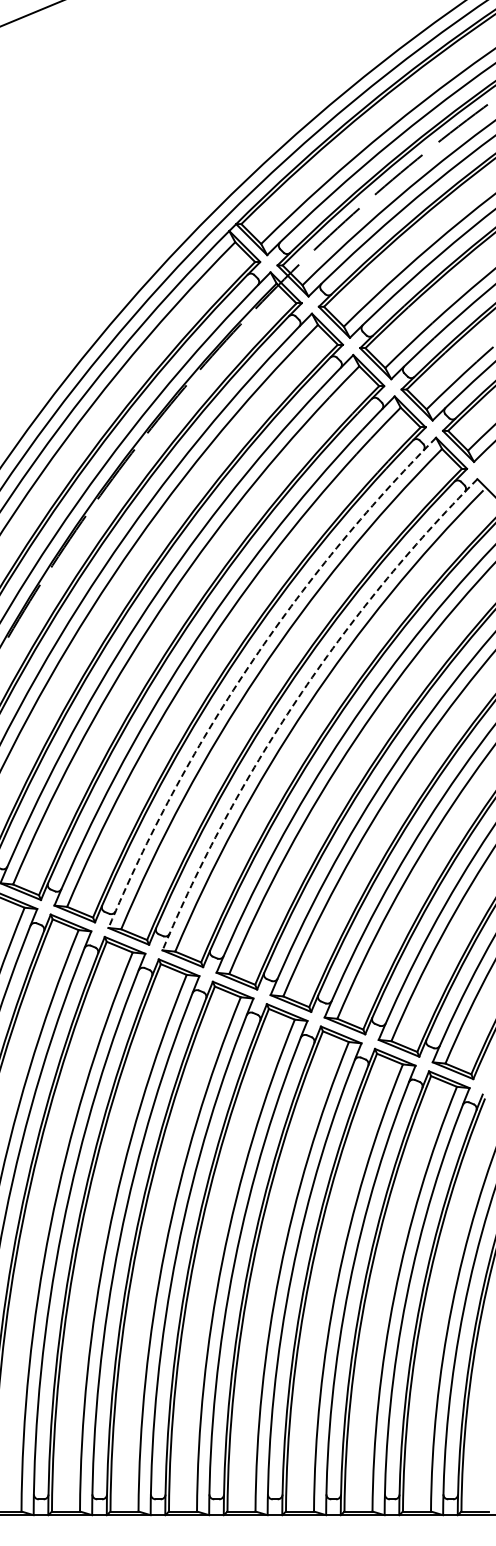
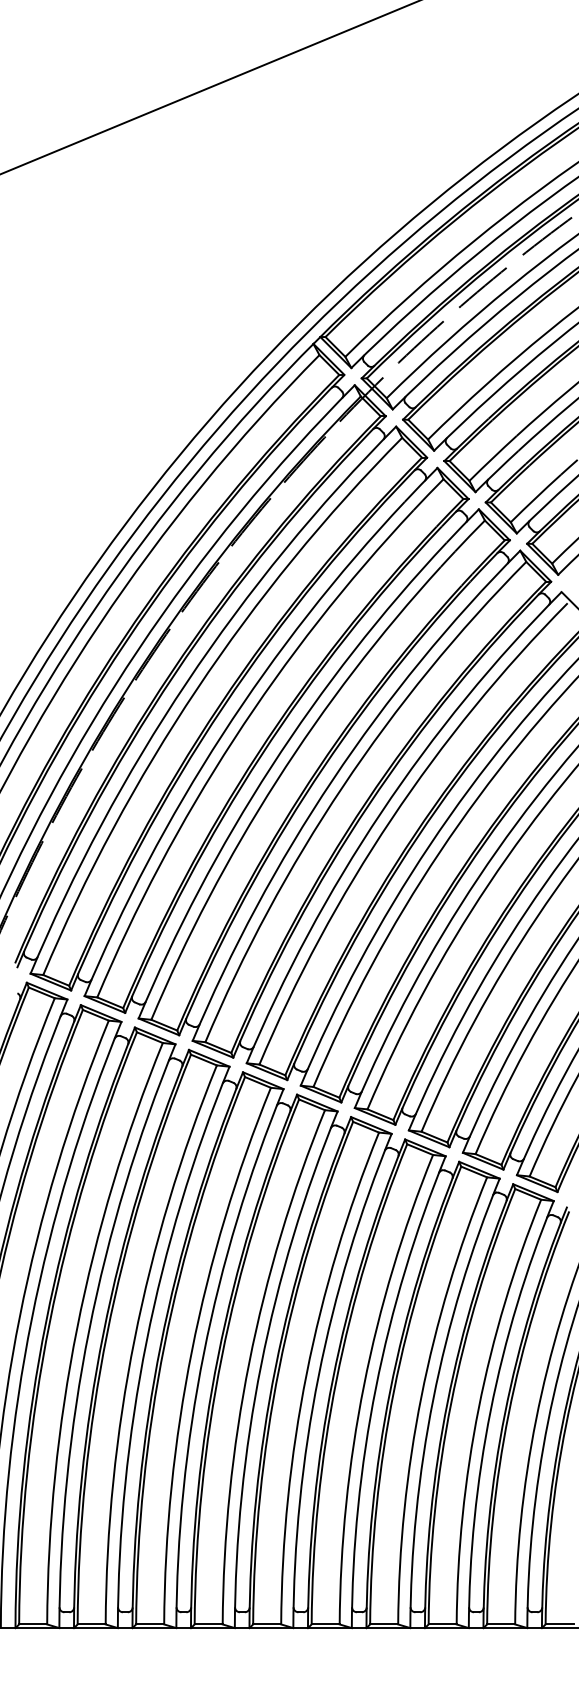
arc: (248, 666) -> (332, 779), dashed -> solid
arc: (297, 699) -> (381, 812), dashed -> solid

